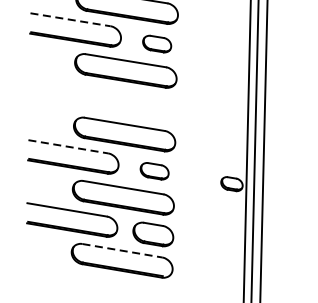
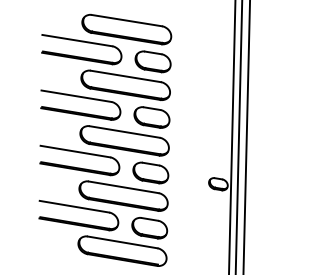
line: (70, 19) -> (77, 40), dashed -> solid
part: (156, 43) -> (152, 61), size x1.43
part: (76, 86) -> (82, 98), added
part: (155, 107) -> (151, 117), added
line: (68, 146) -> (75, 151), dashed -> solid
part: (154, 170) -> (150, 172), size x1.43
line: (123, 250) -> (123, 242), dashed -> solid

